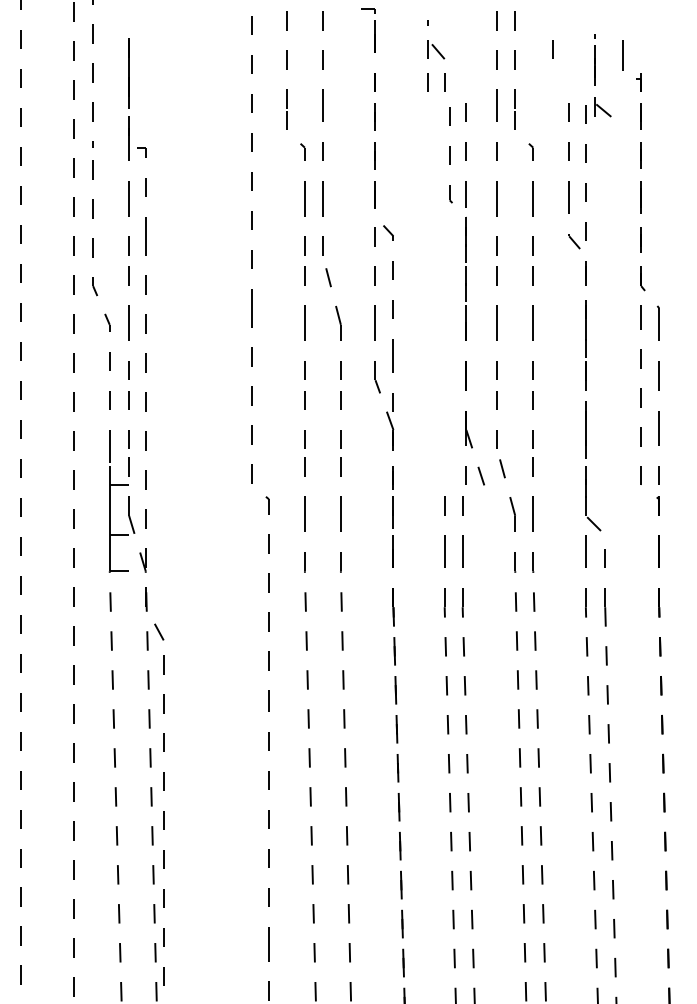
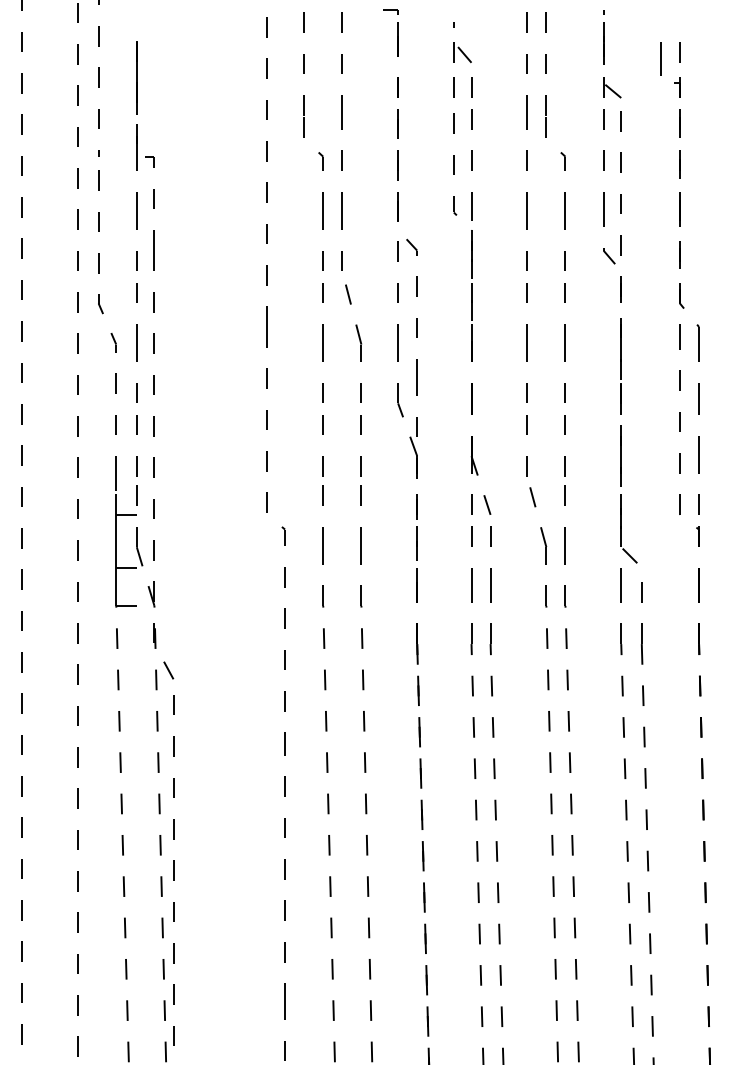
line: (552, 49) -> (679, 52), moved
part: (595, 75) -> (604, 54), moved
part: (467, 293) -> (472, 311), moved

